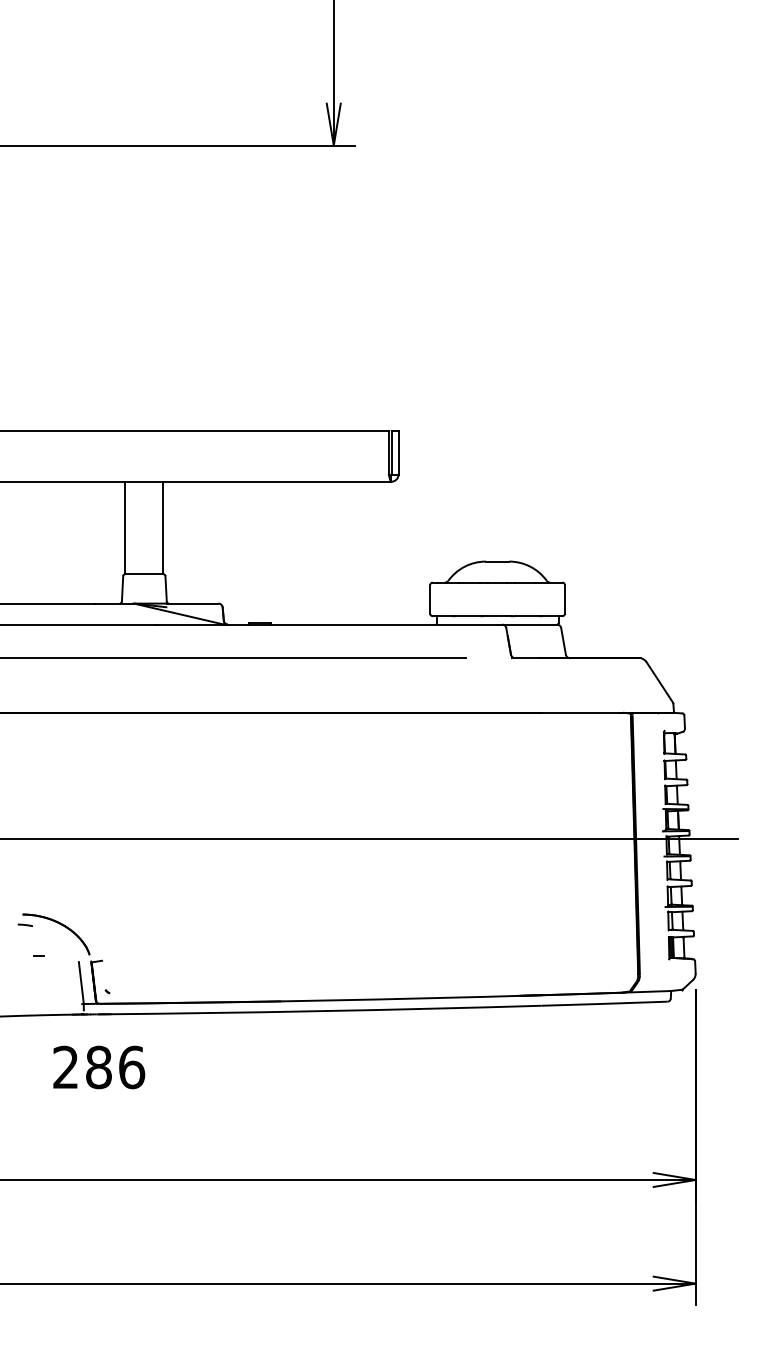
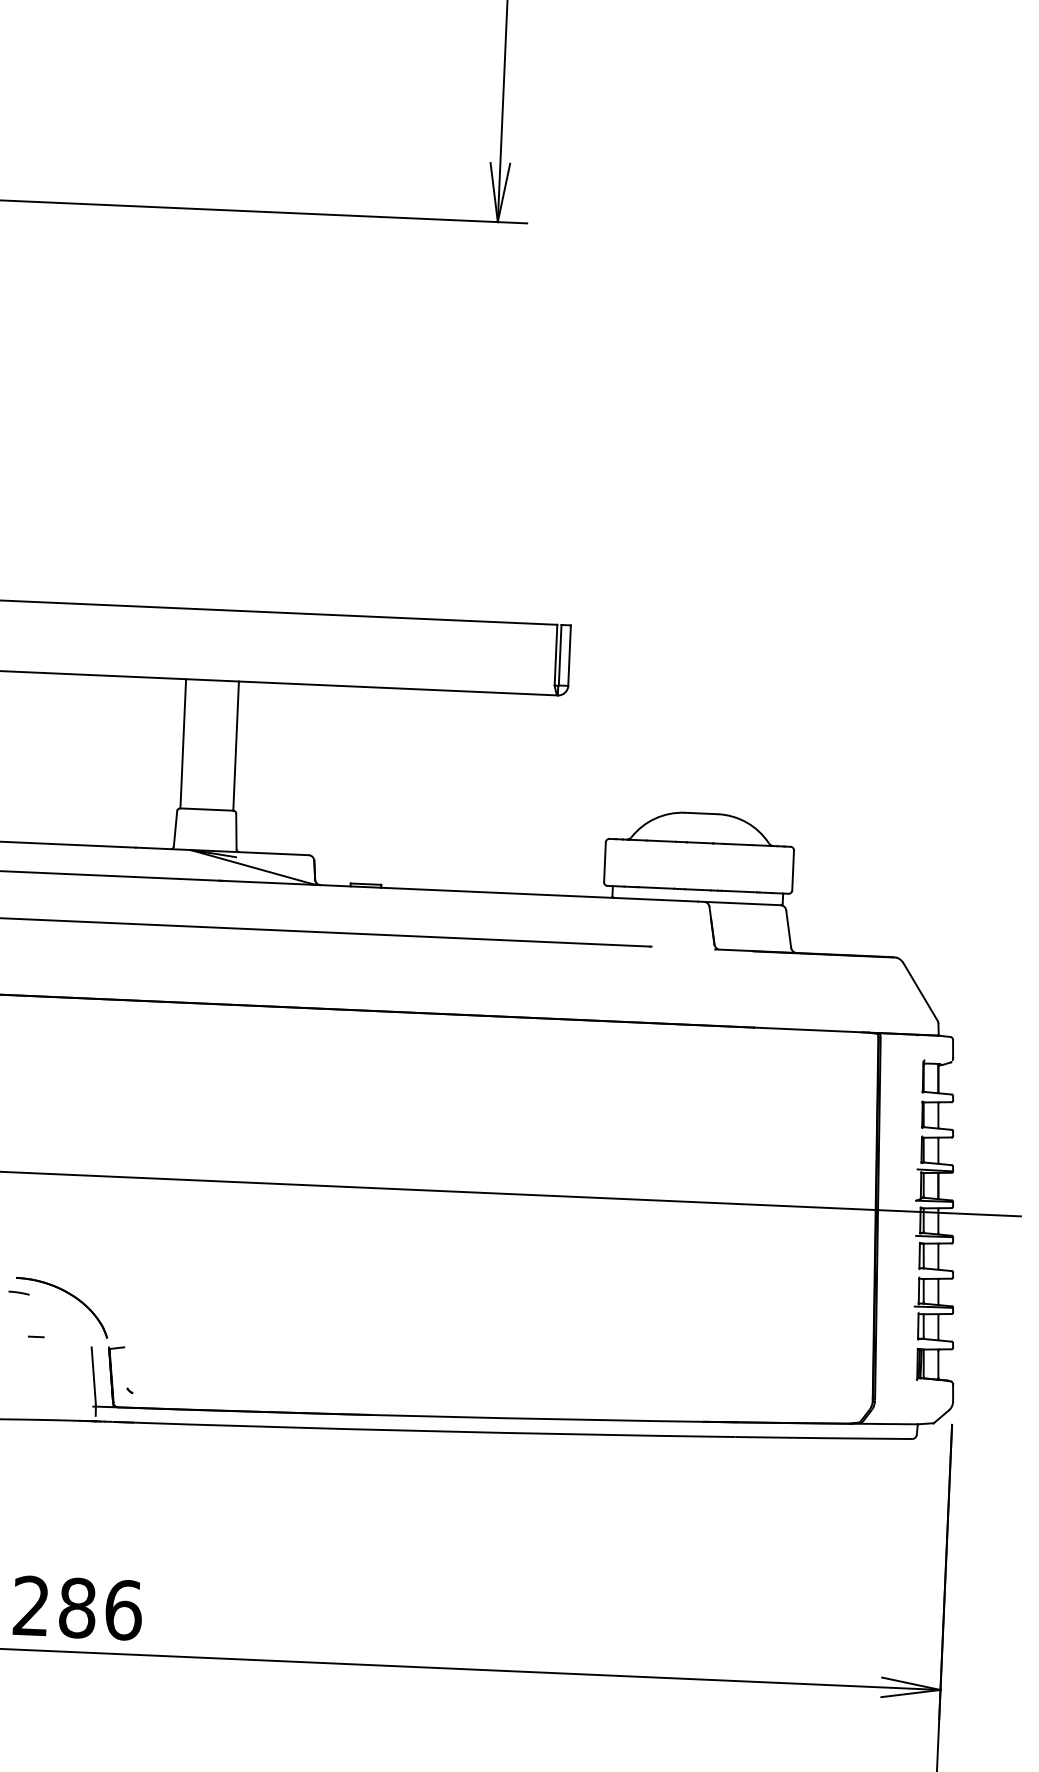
text: (99, 1067) -> (78, 1608), moved

